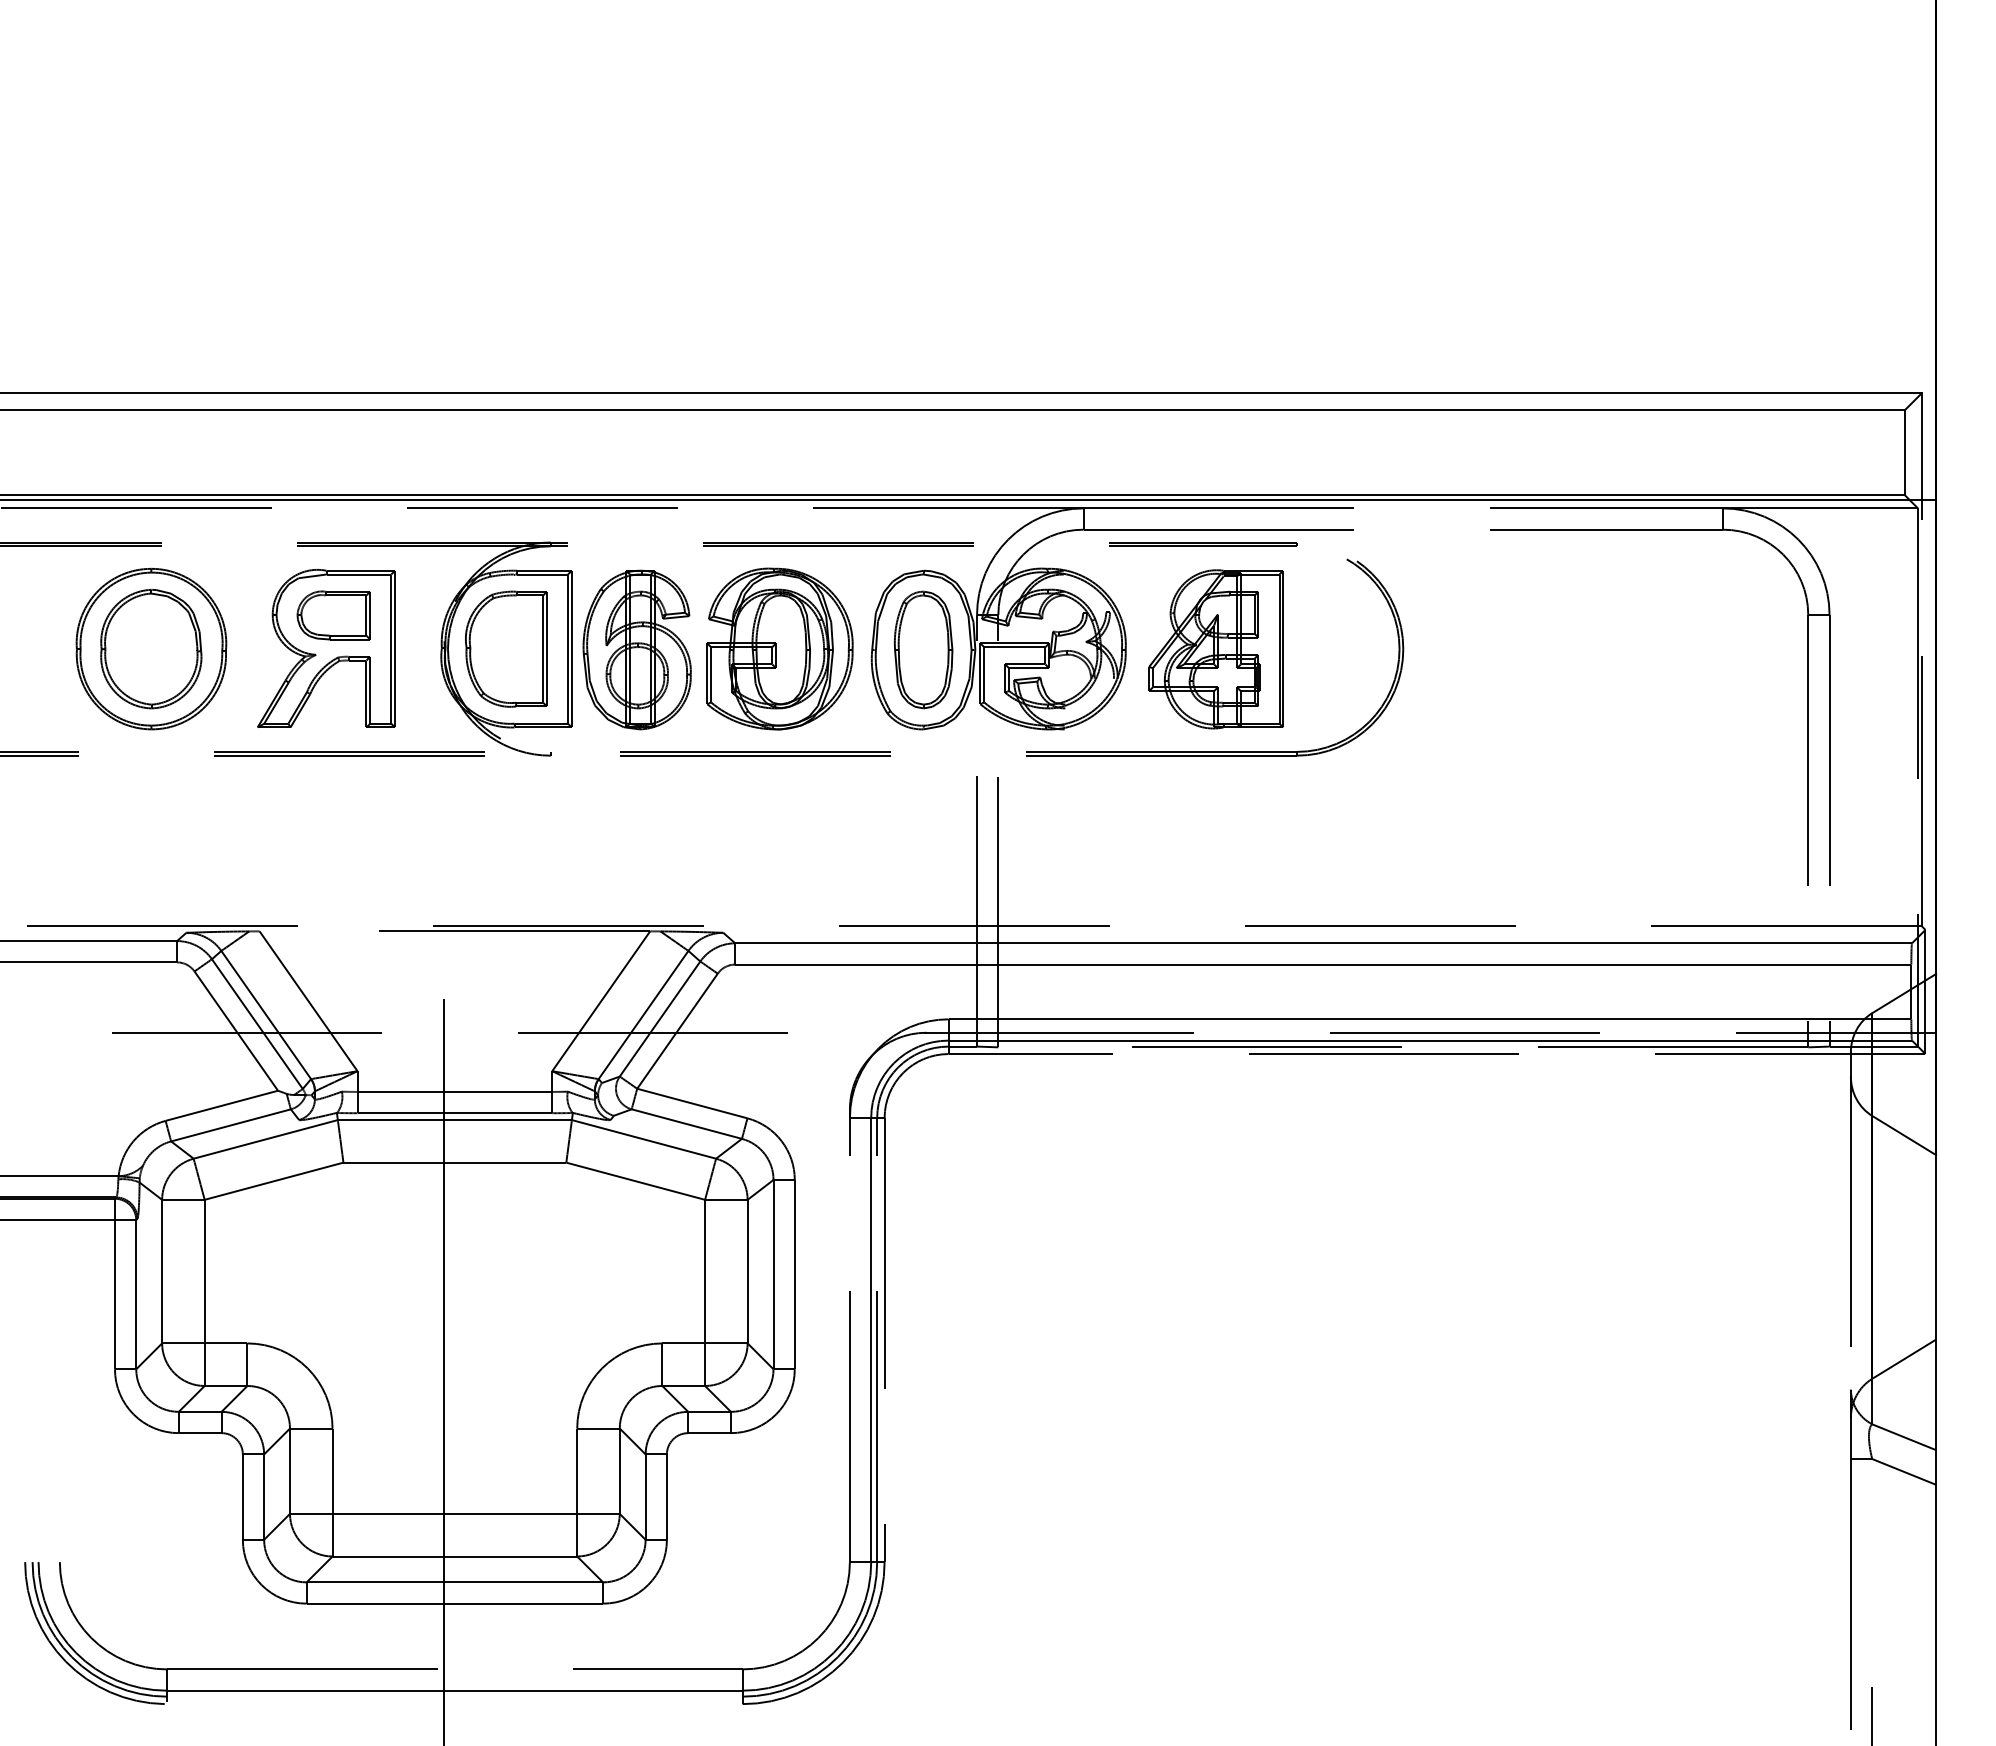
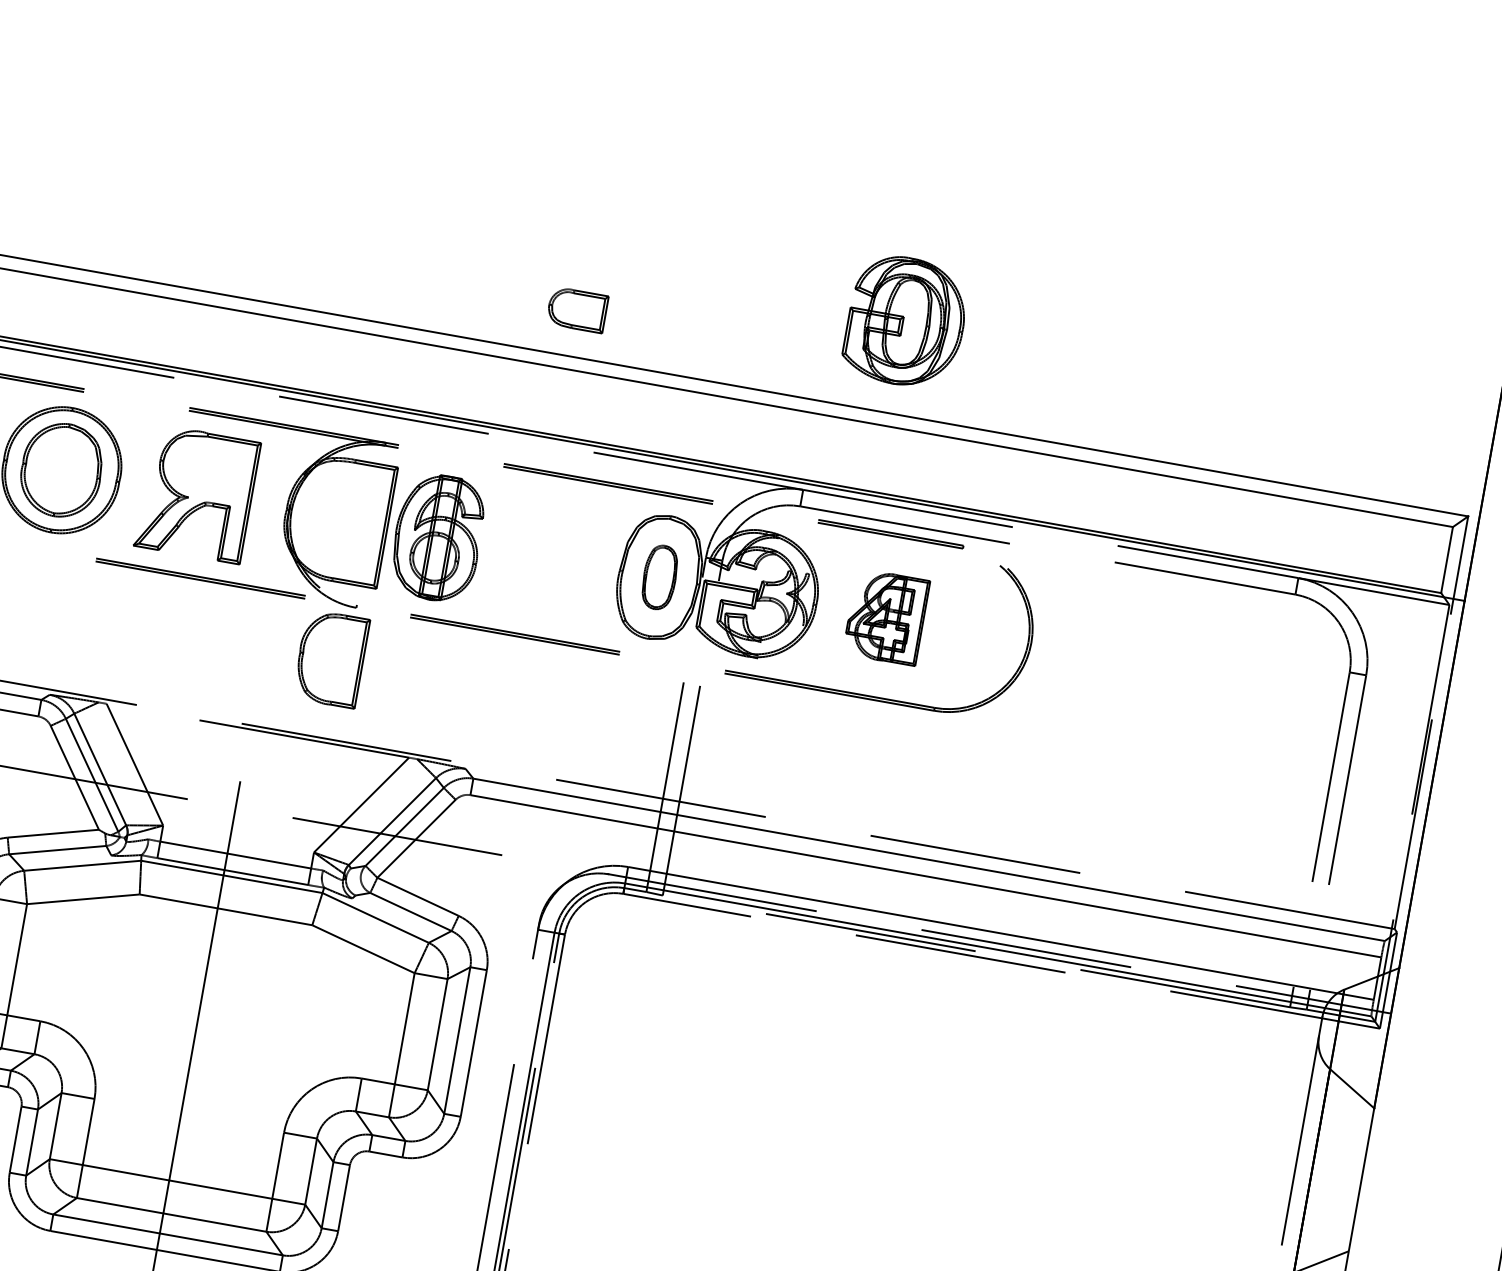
part: (333, 615) -> (577, 309), moved
part: (506, 648) -> (331, 658), moved
part: (779, 648) -> (905, 321), moved
part: (923, 649) -> (659, 577), size x0.7
part: (1215, 649) -> (885, 617), size x0.7

